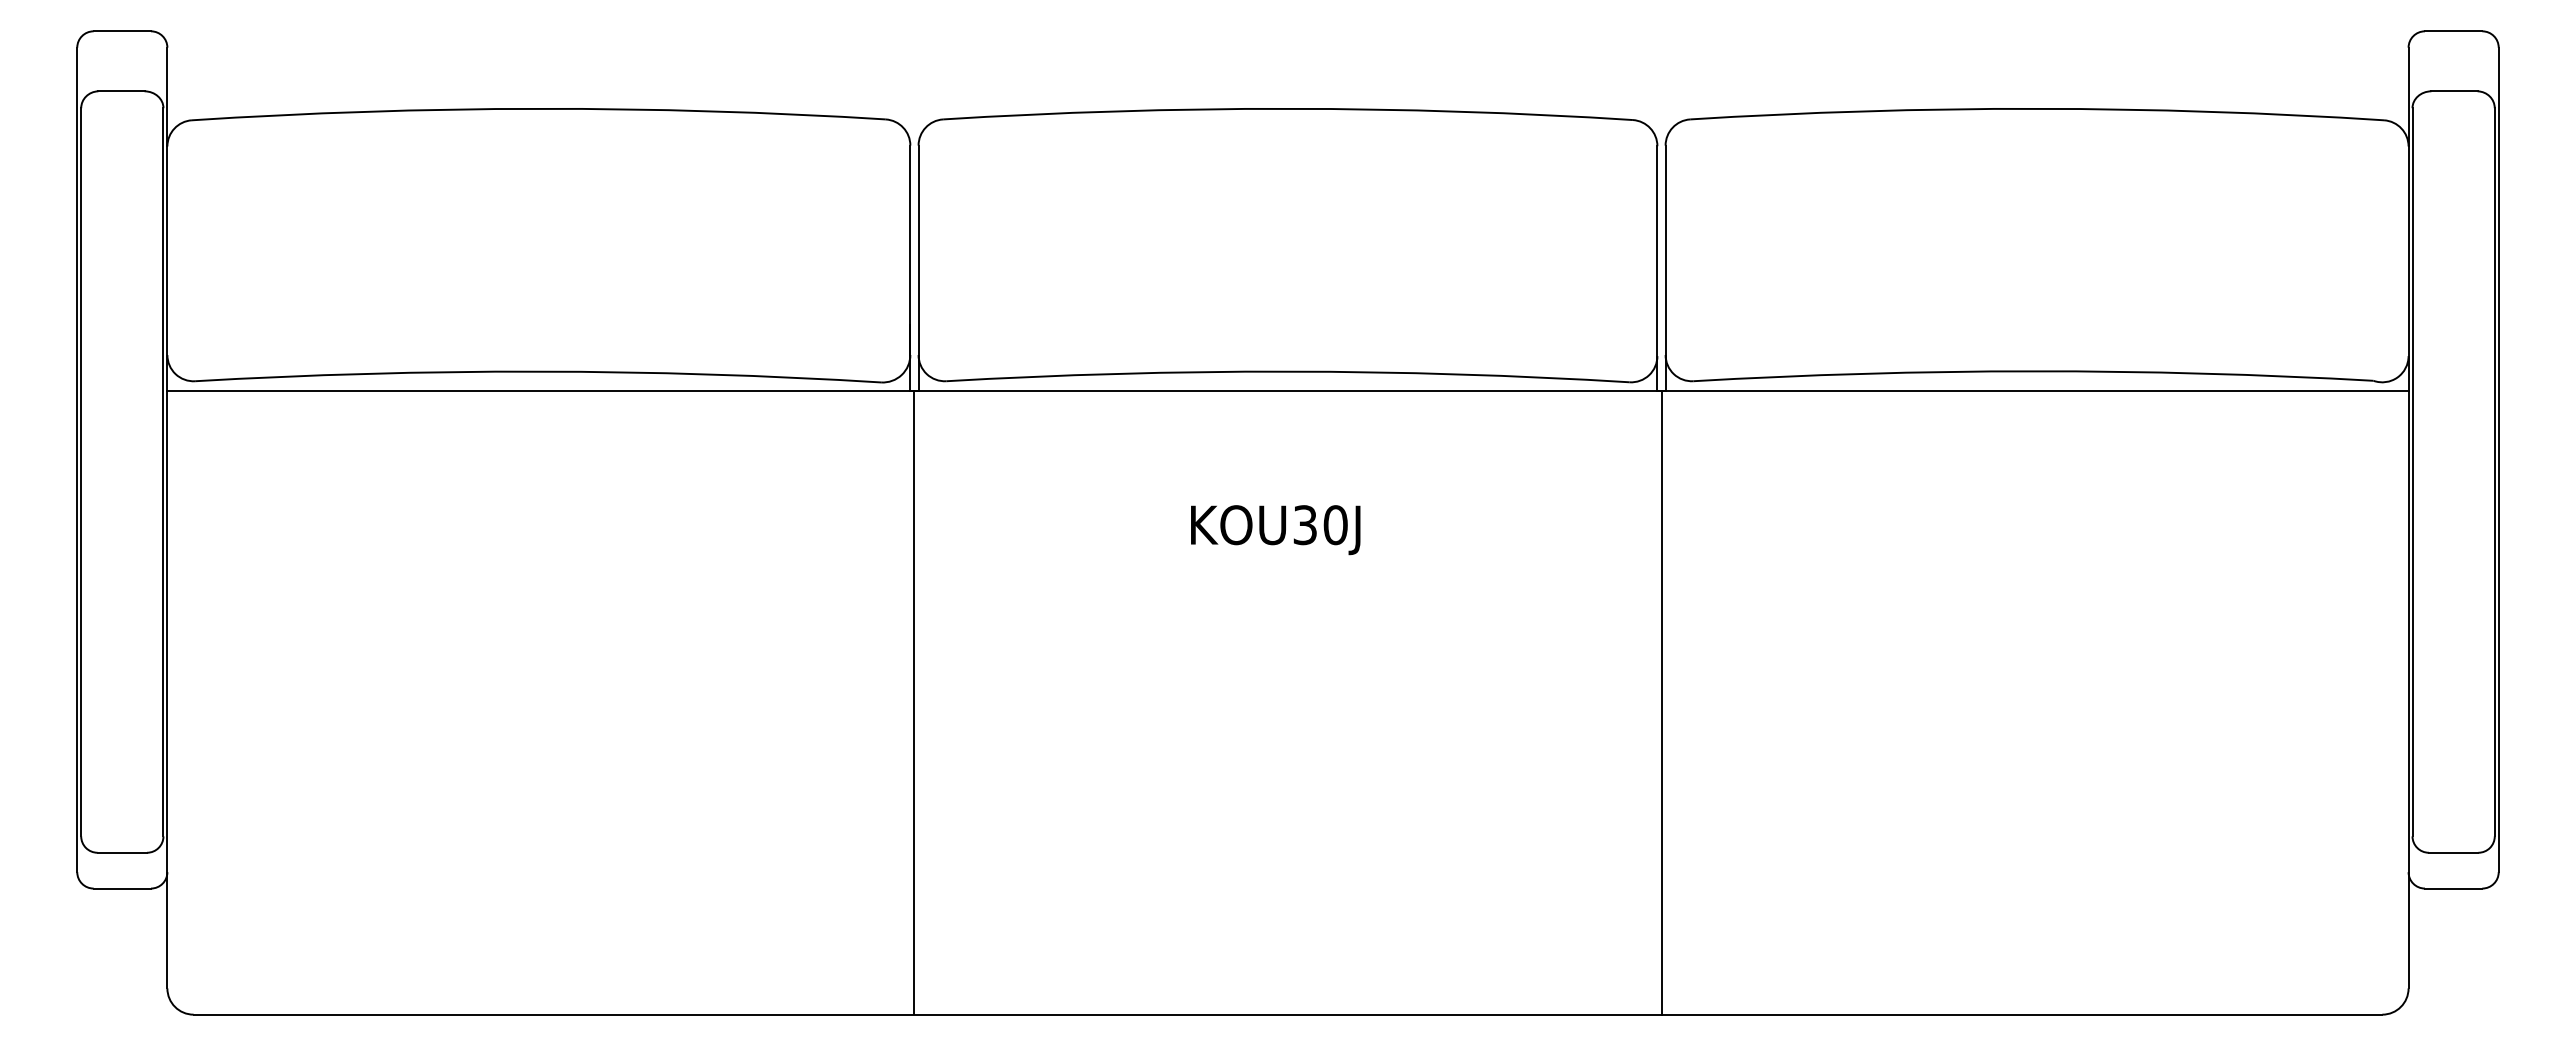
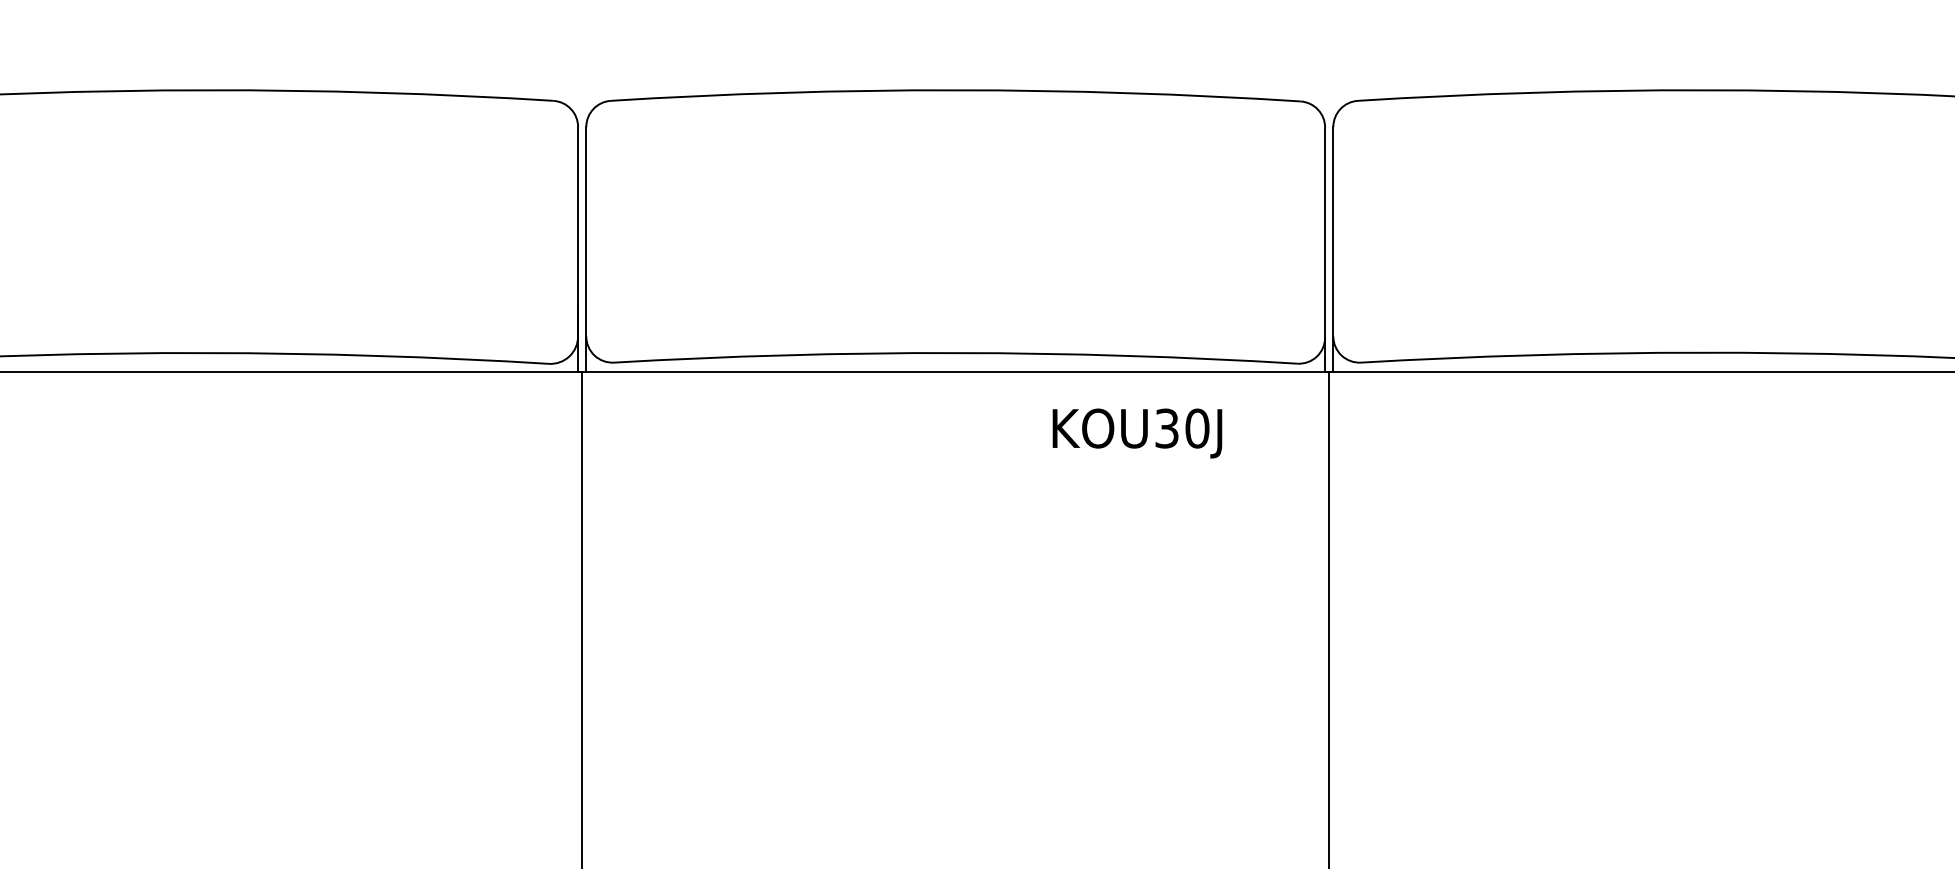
text: (1275, 530) -> (1137, 433), moved

